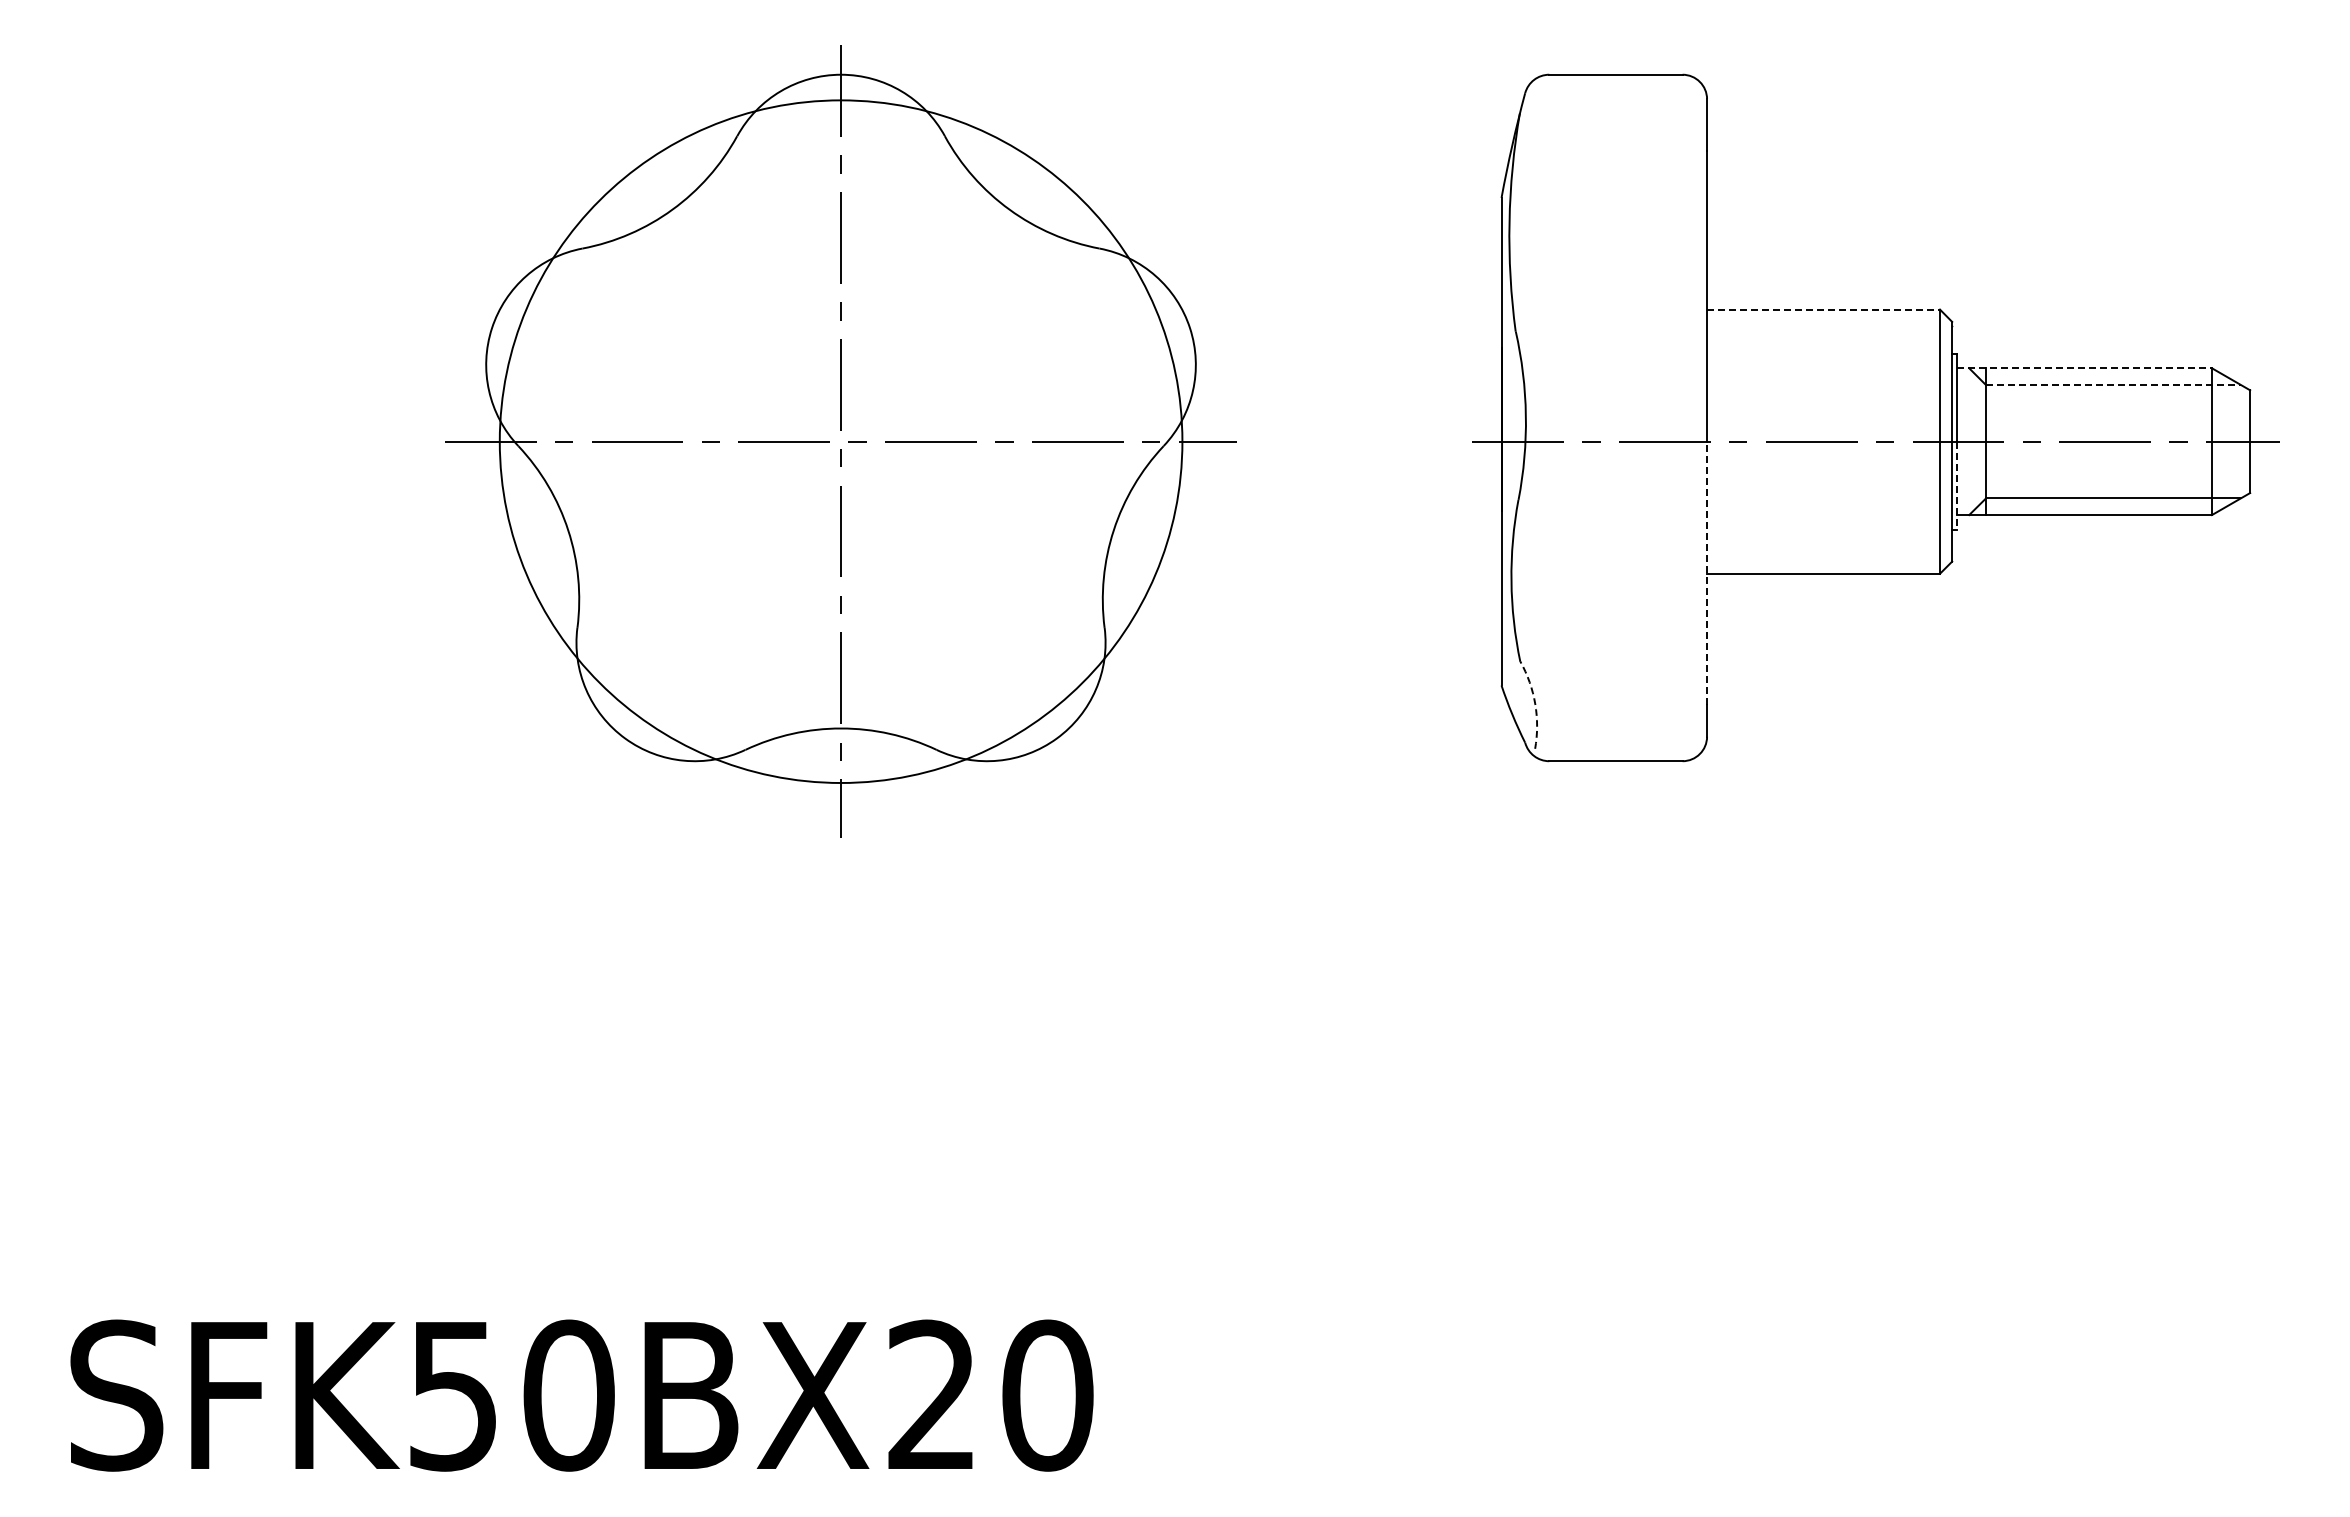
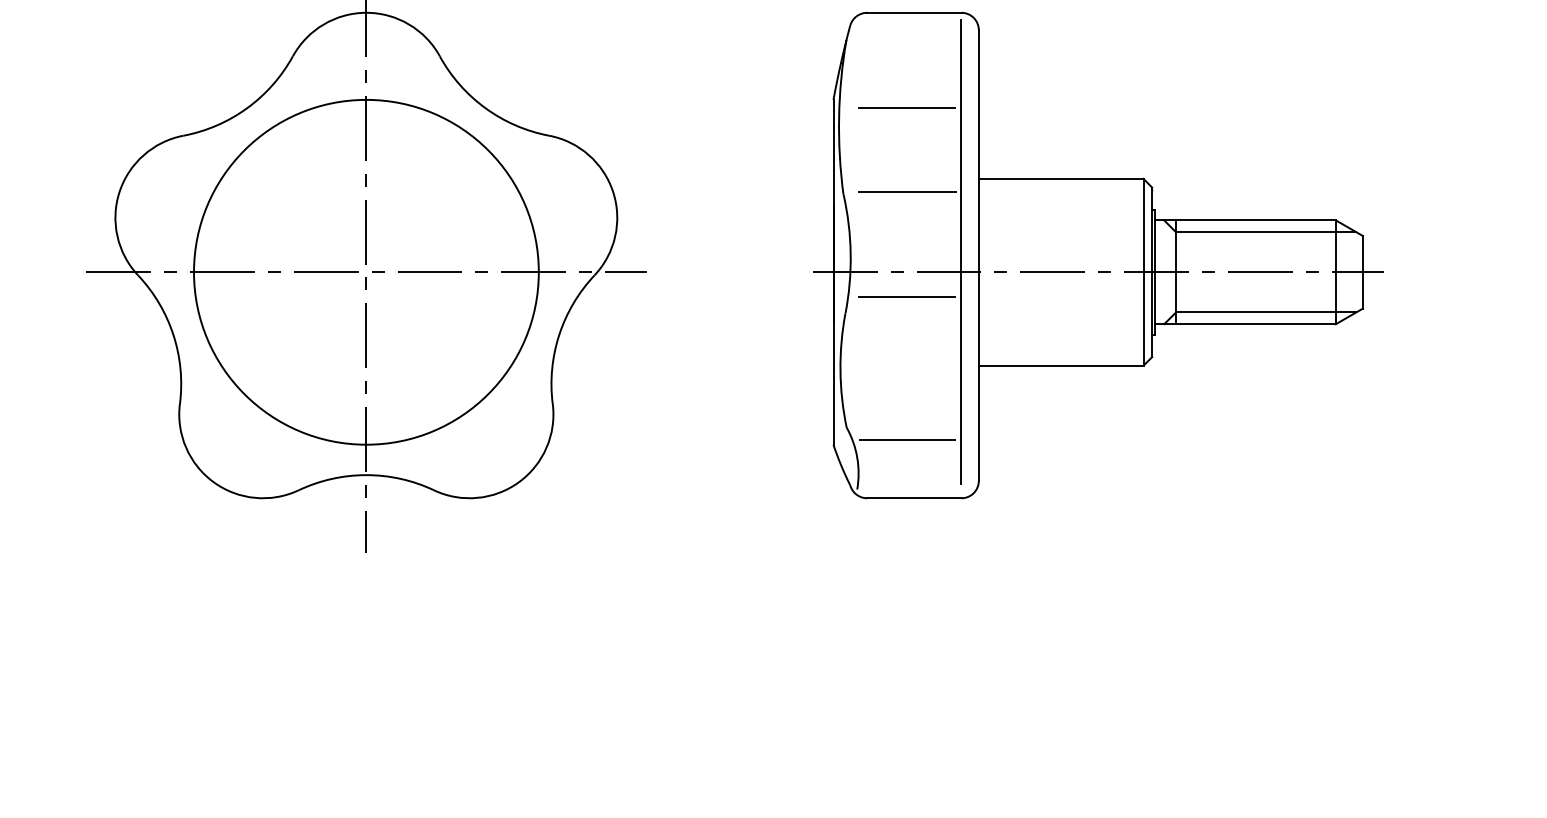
line: (1605, 209) -> (906, 108), added
line: (1824, 309) -> (1061, 178), dashed -> solid
line: (1606, 328) -> (907, 192), added
line: (2084, 368) -> (1245, 220), dashed -> solid
line: (2113, 385) -> (1266, 232), dashed -> solid
line: (1682, 413) -> (961, 252), added
circle: (840, 441) -> (365, 272), size x0.71
line: (1605, 476) -> (906, 296), added
line: (1956, 486) -> (1155, 304), dashed -> solid
line: (1707, 573) -> (979, 365), dashed -> solid
line: (1605, 678) -> (906, 439), added
arc: (1535, 704) -> (857, 458), dashed -> solid

